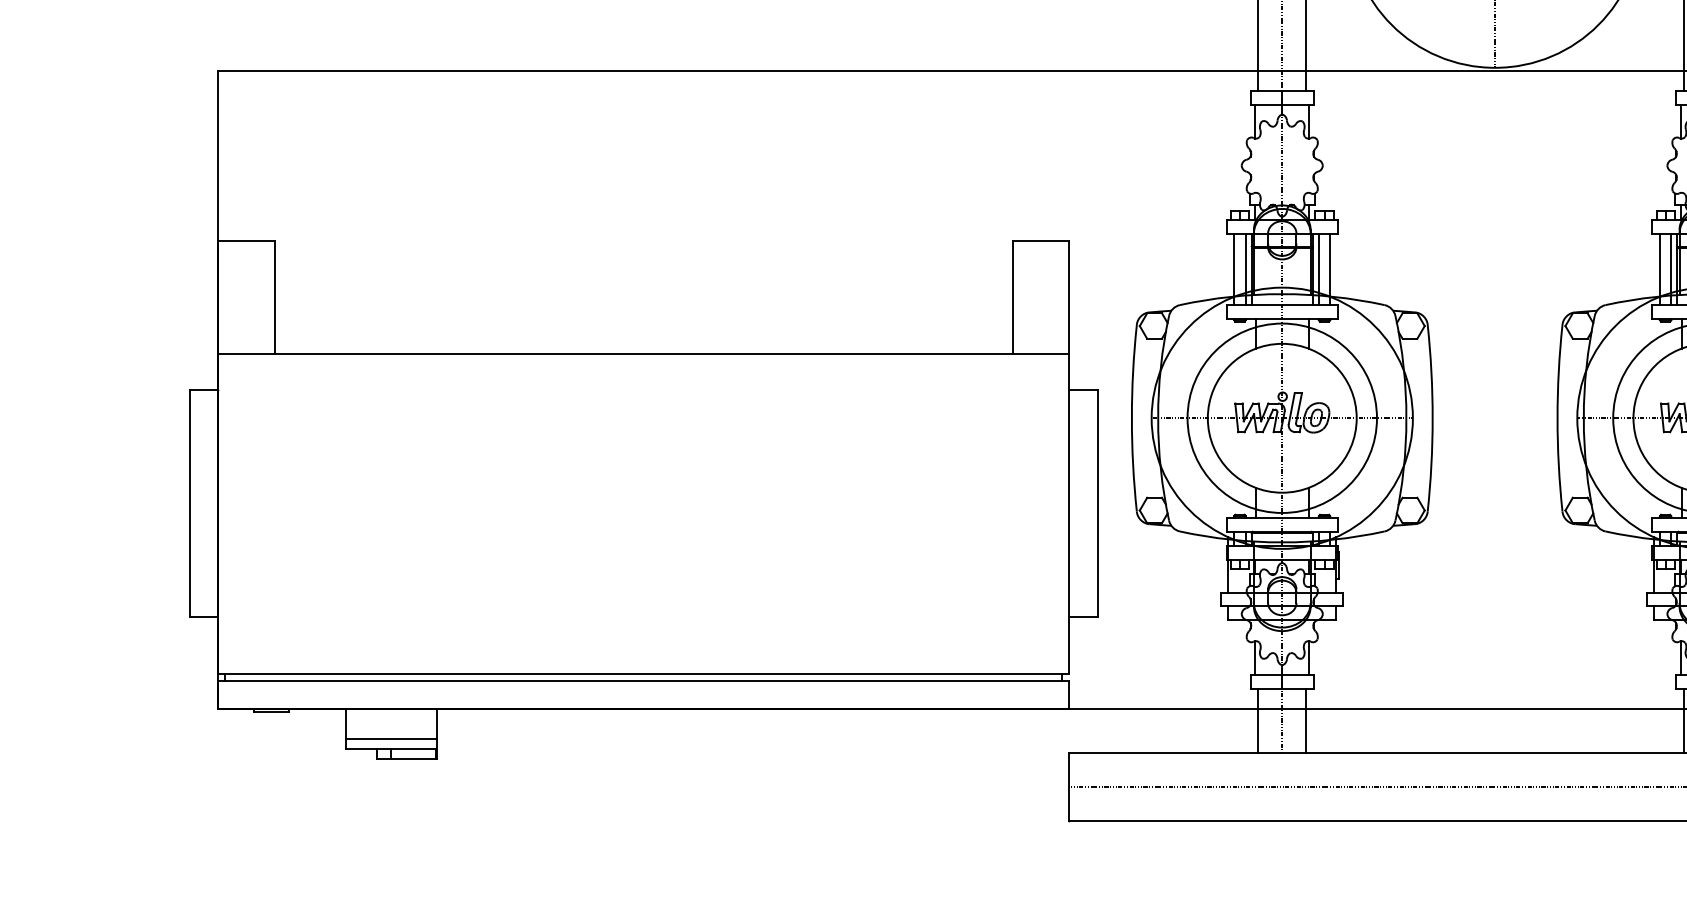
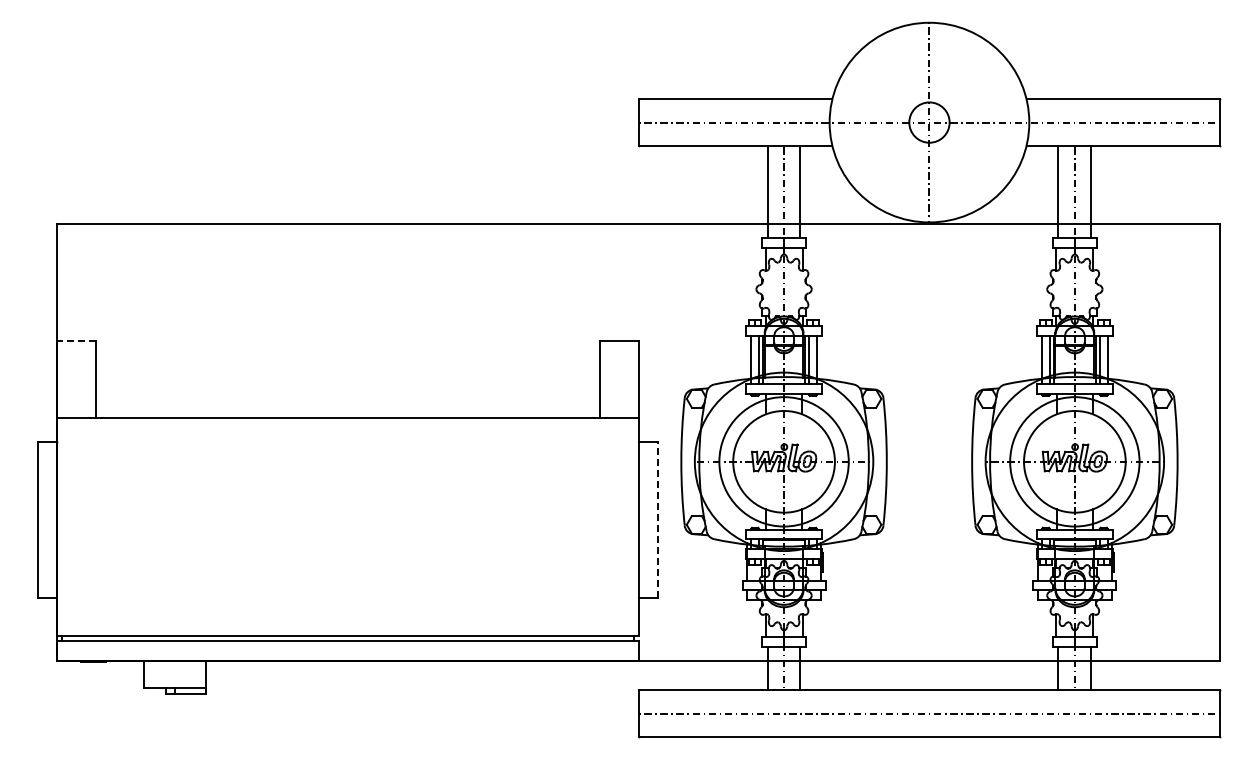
line: (246, 240) -> (76, 340), solid -> dashed
line: (1098, 504) -> (658, 520), solid -> dashed
line: (391, 738) -> (175, 680), removed

